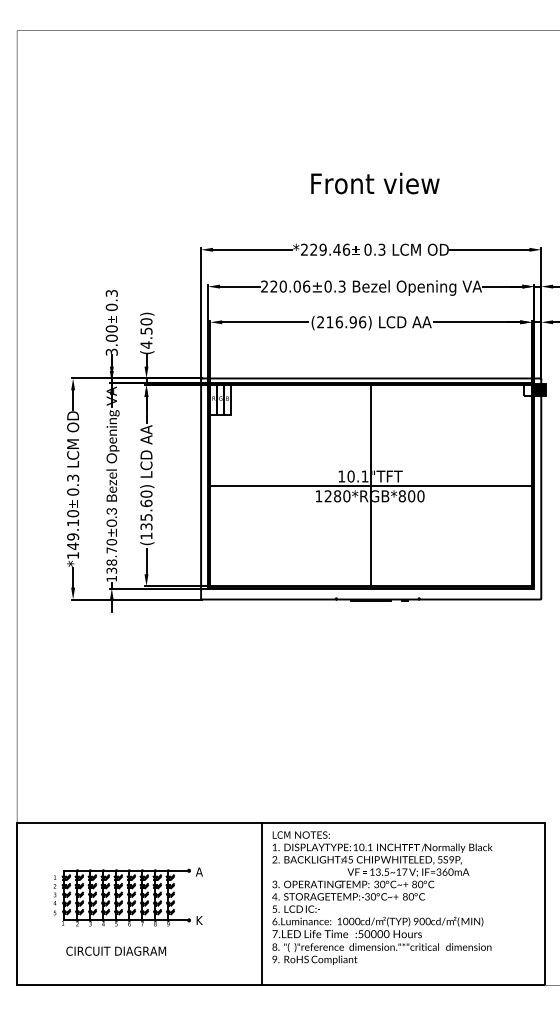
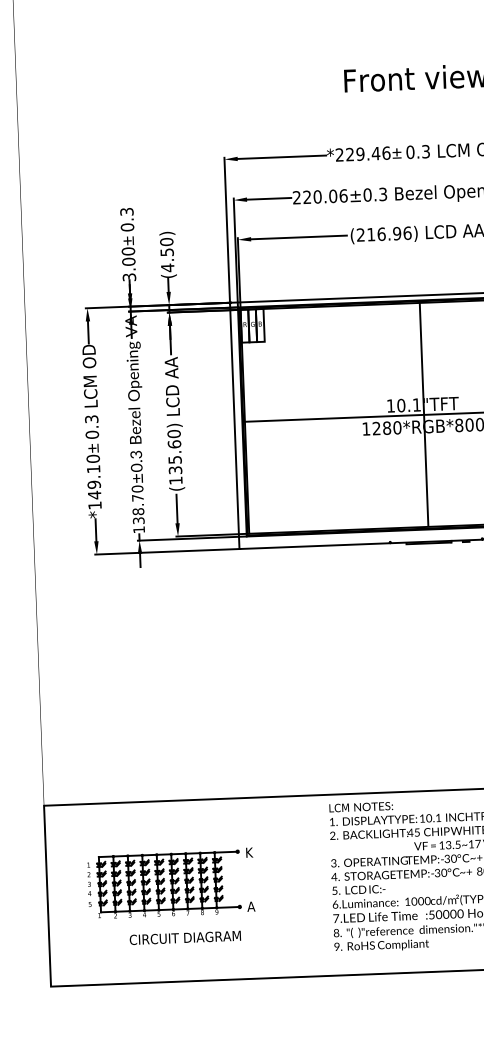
text: (198, 871) -> (248, 852), A -> K
line: (262, 903) -> (320, 885), removed
text: (198, 920) -> (250, 906), K -> A
text: (115, 950) -> (184, 937), moved

